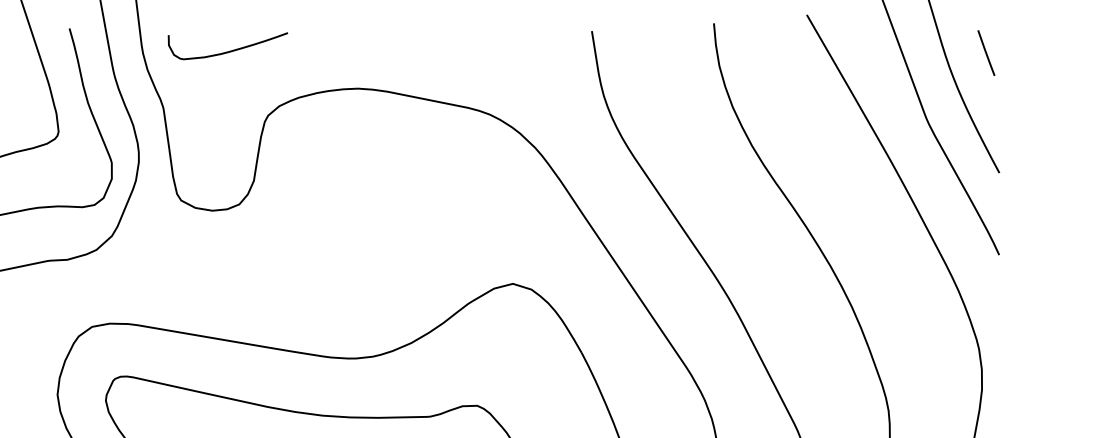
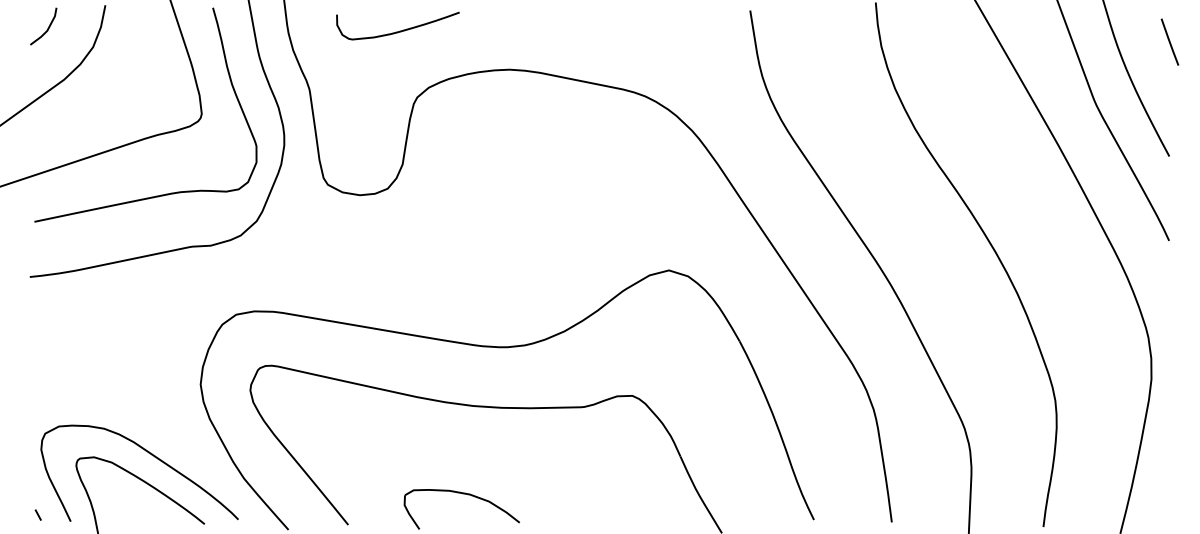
curve: (229, 50) -> (399, 30), moved
line: (985, 52) -> (1169, 41), moved

